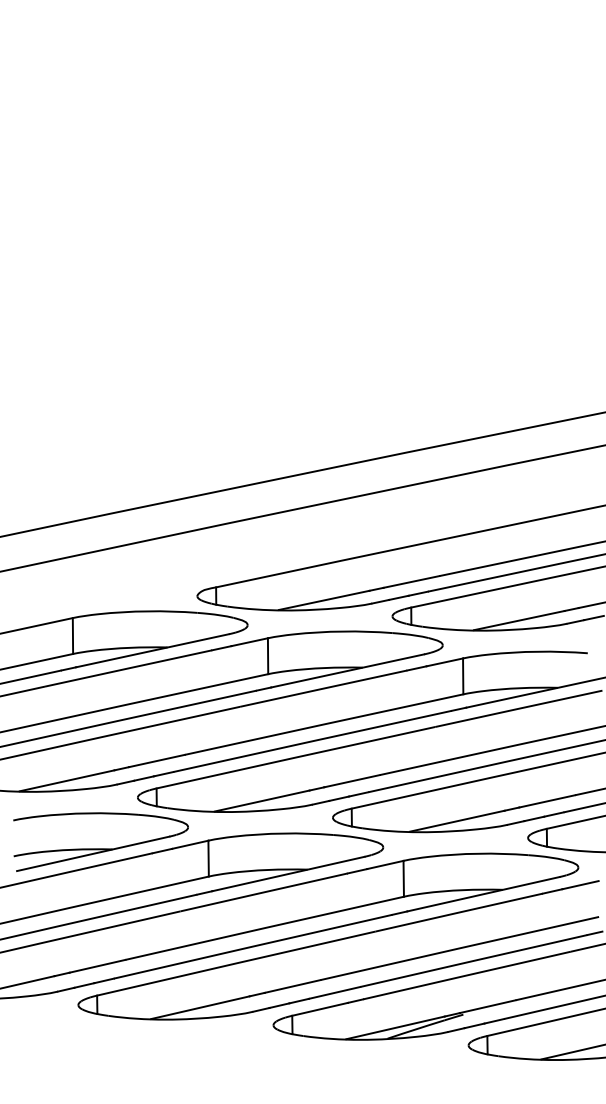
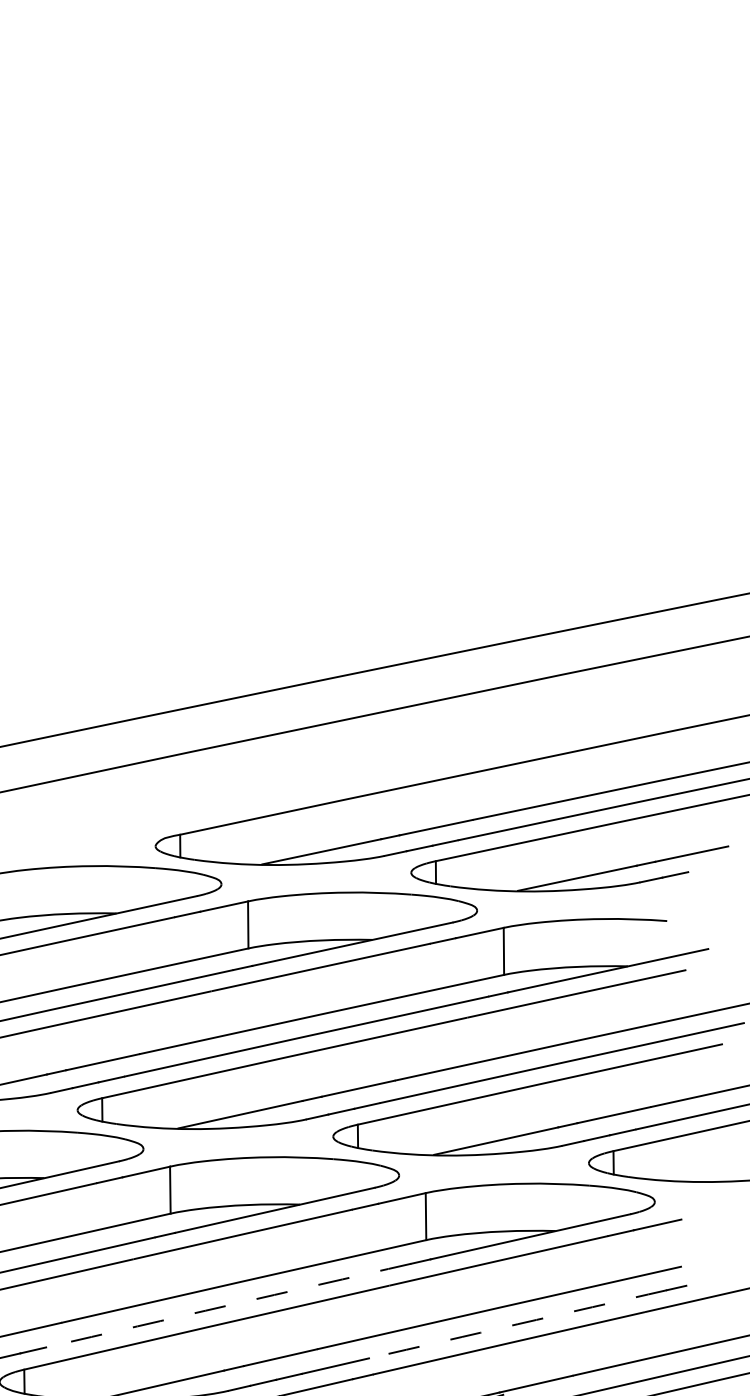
arc: (253, 946) -> (229, 1305), solid -> dashed
arc: (473, 960) -> (517, 1323), solid -> dashed

